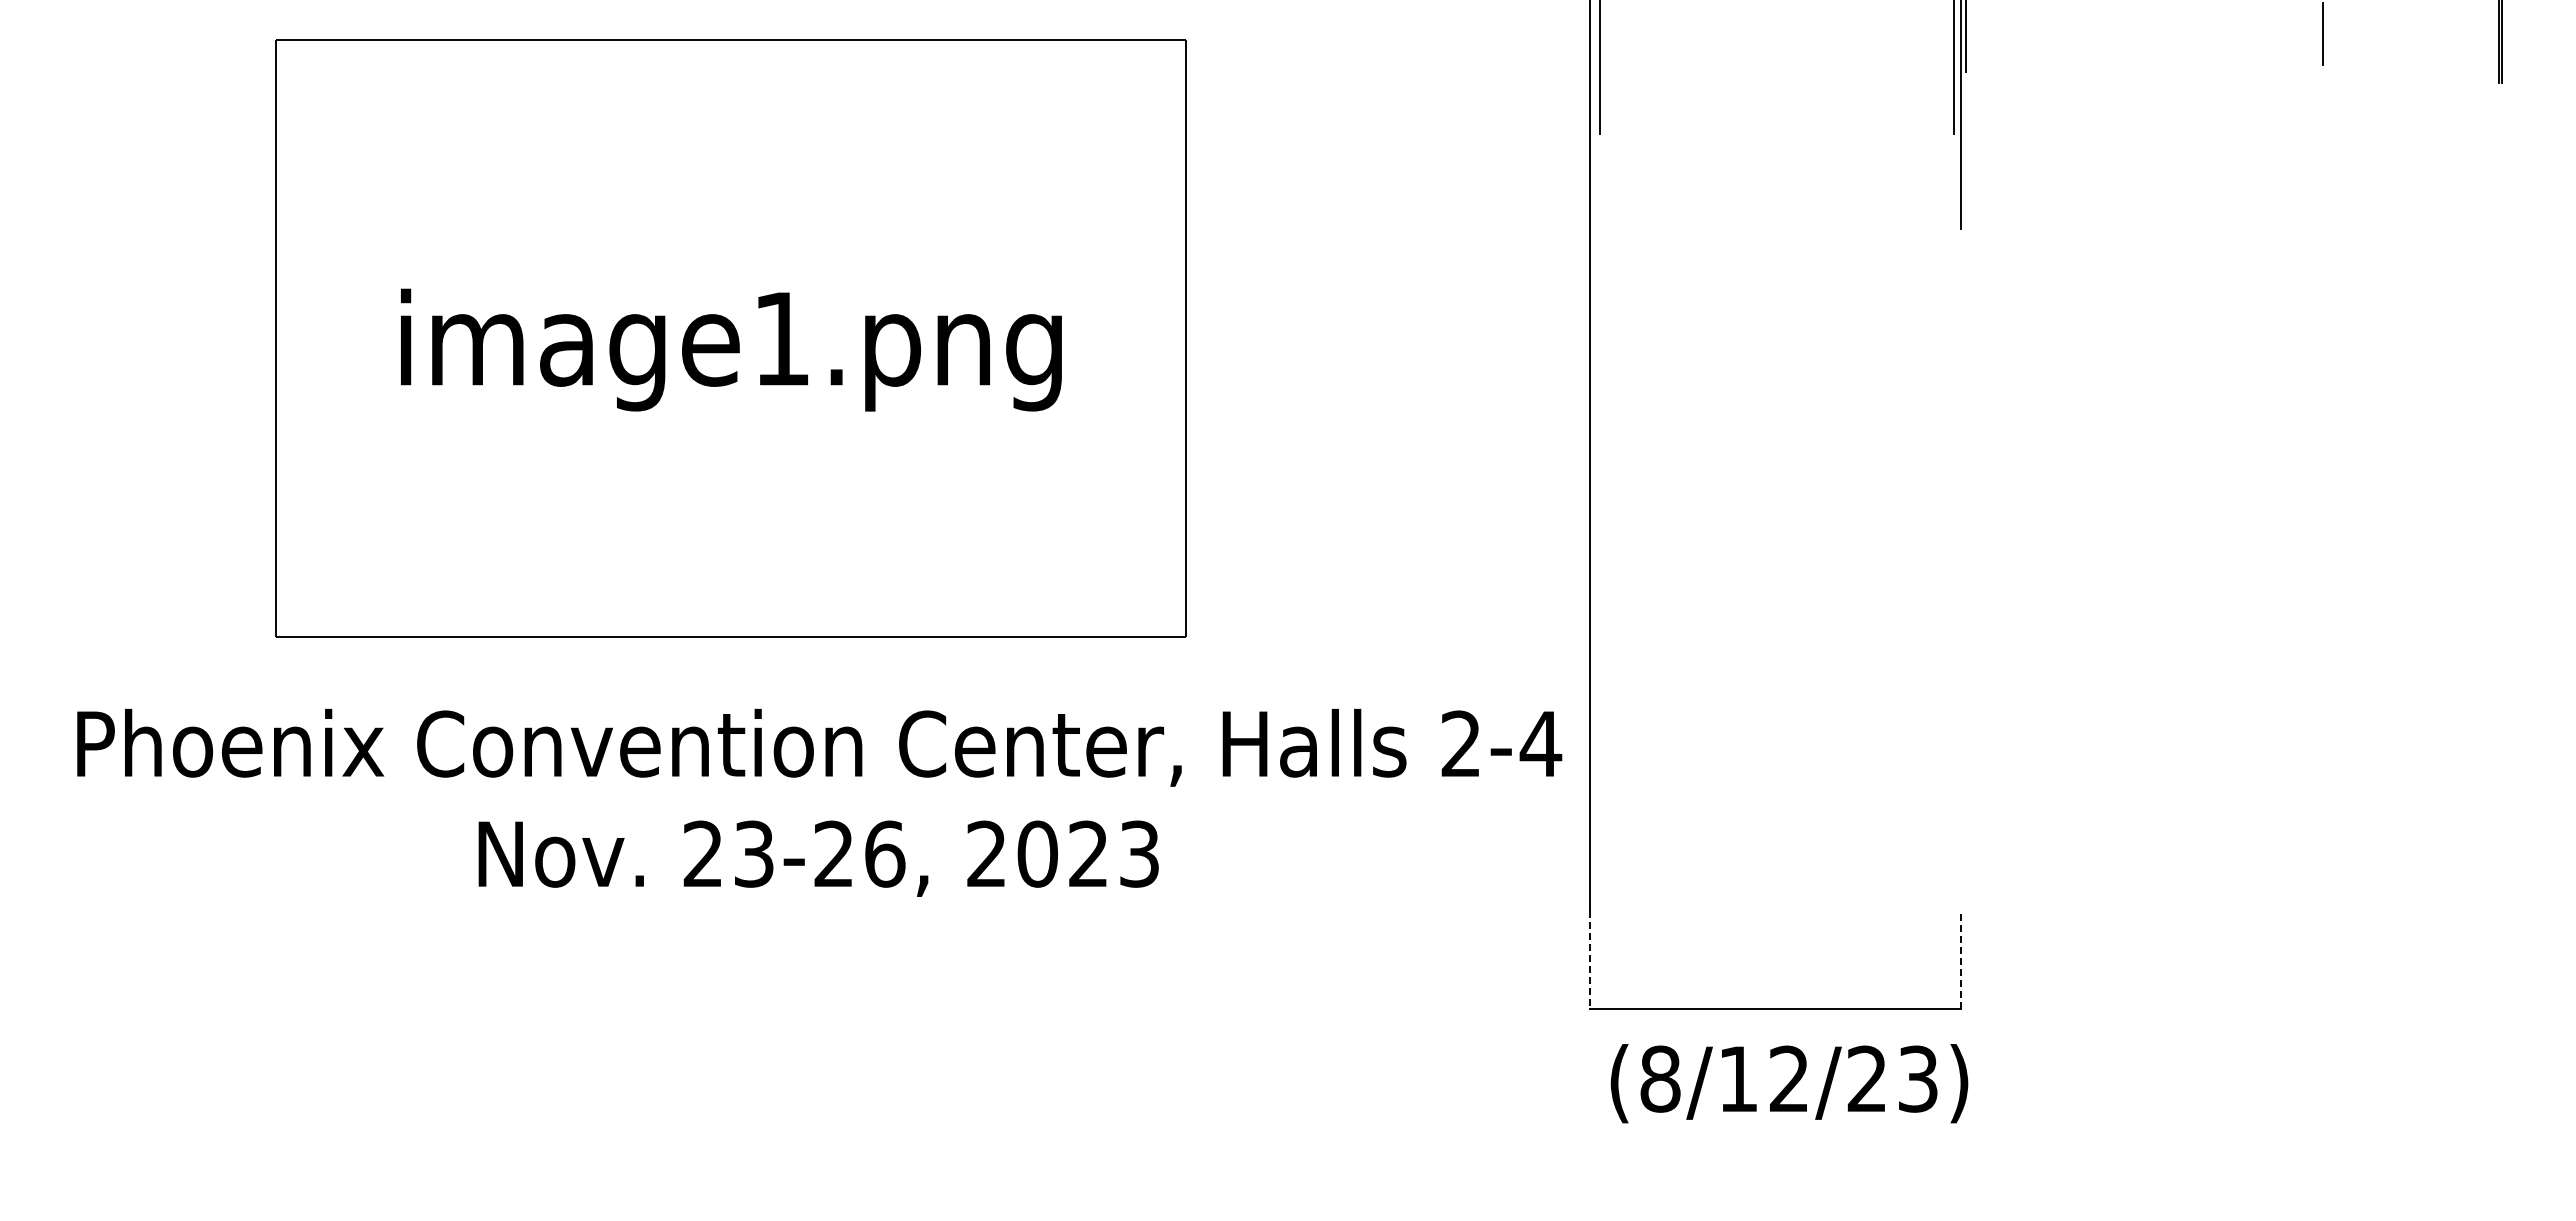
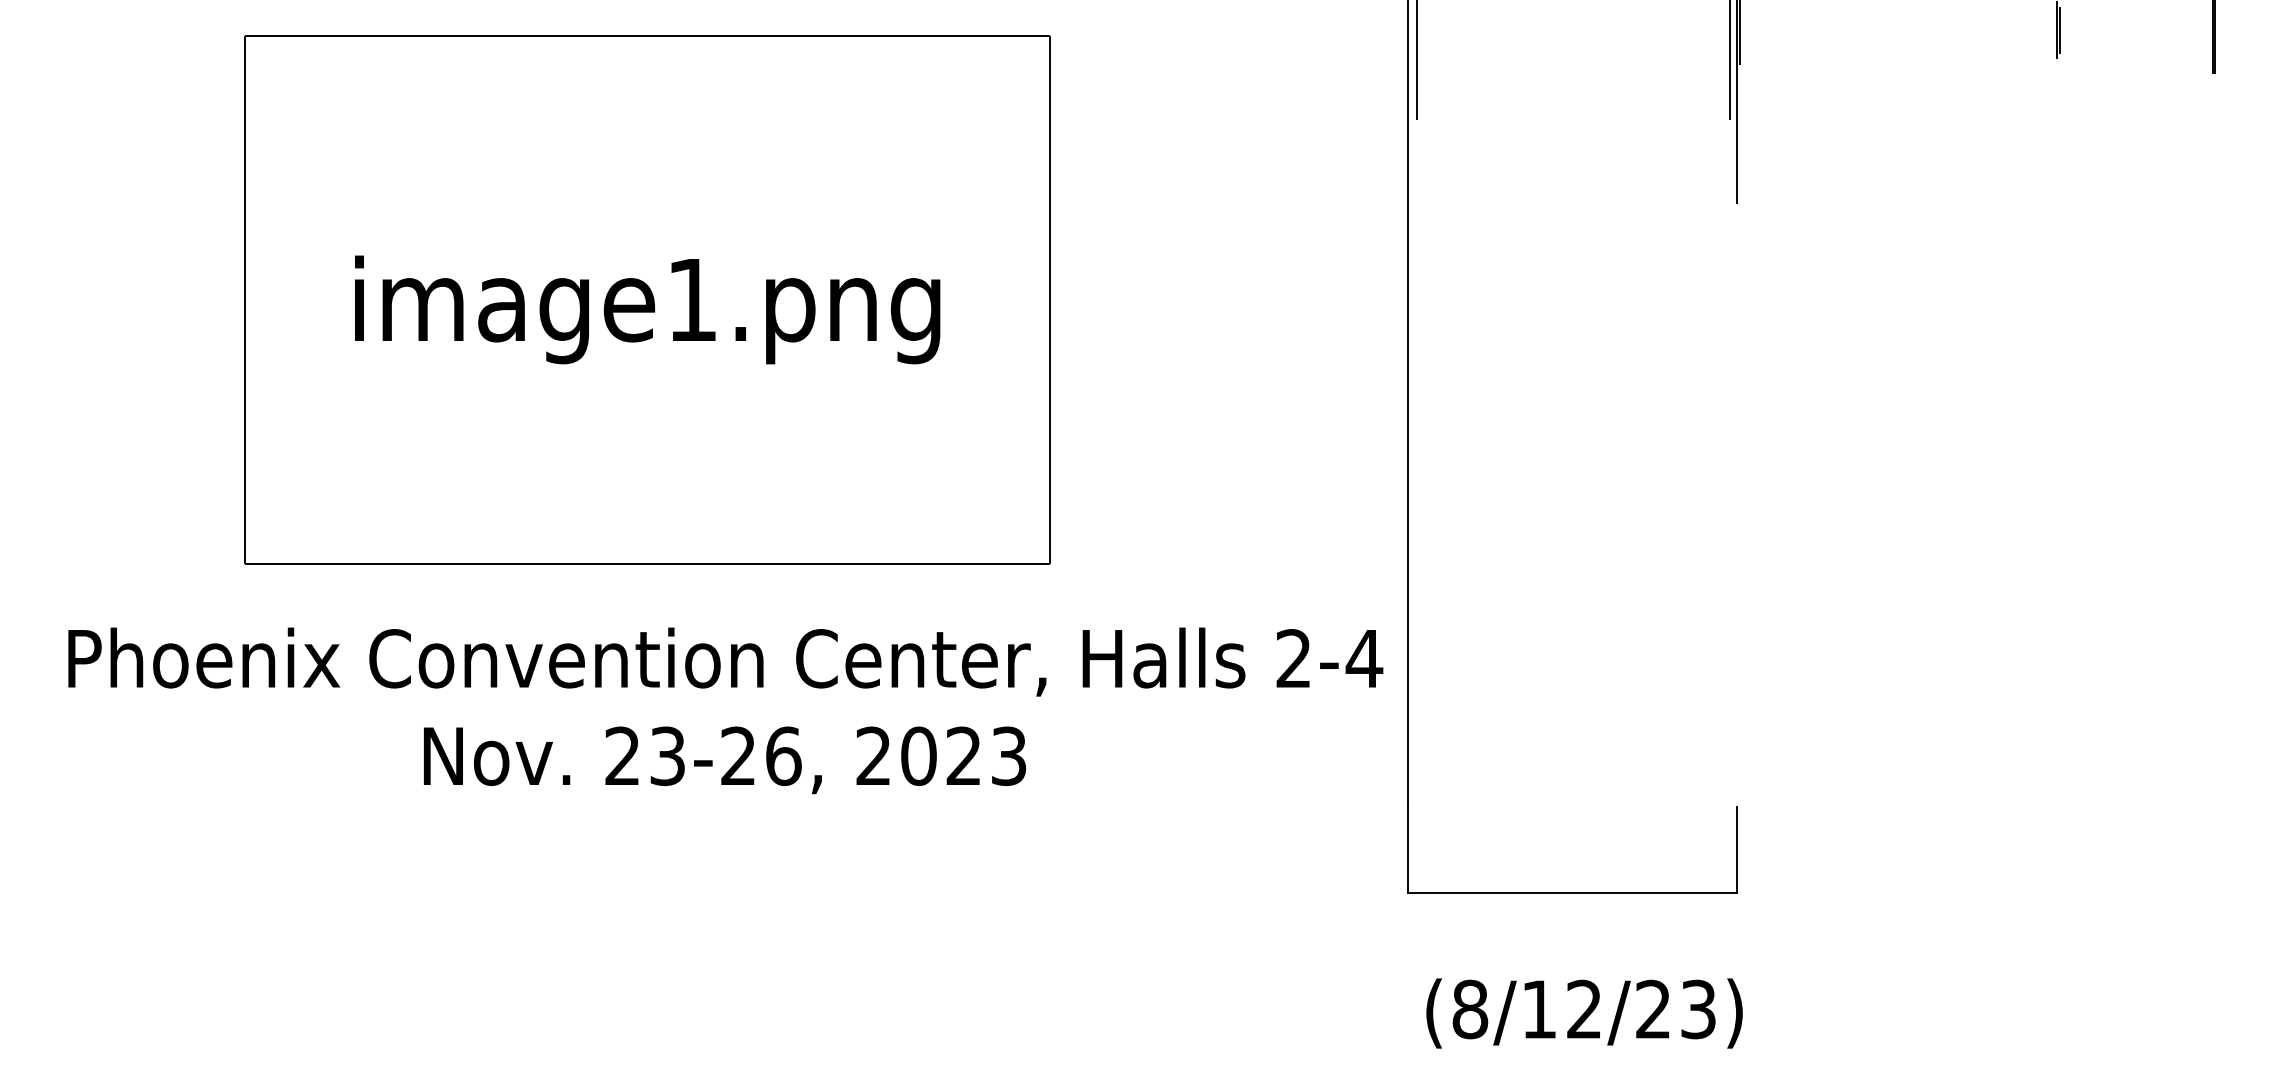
line: (2326, 34) -> (2060, 30), added
line: (1590, 959) -> (1408, 849), dashed -> solid
line: (1961, 959) -> (1736, 849), dashed -> solid
text: (1789, 1083) -> (1584, 1013), moved

